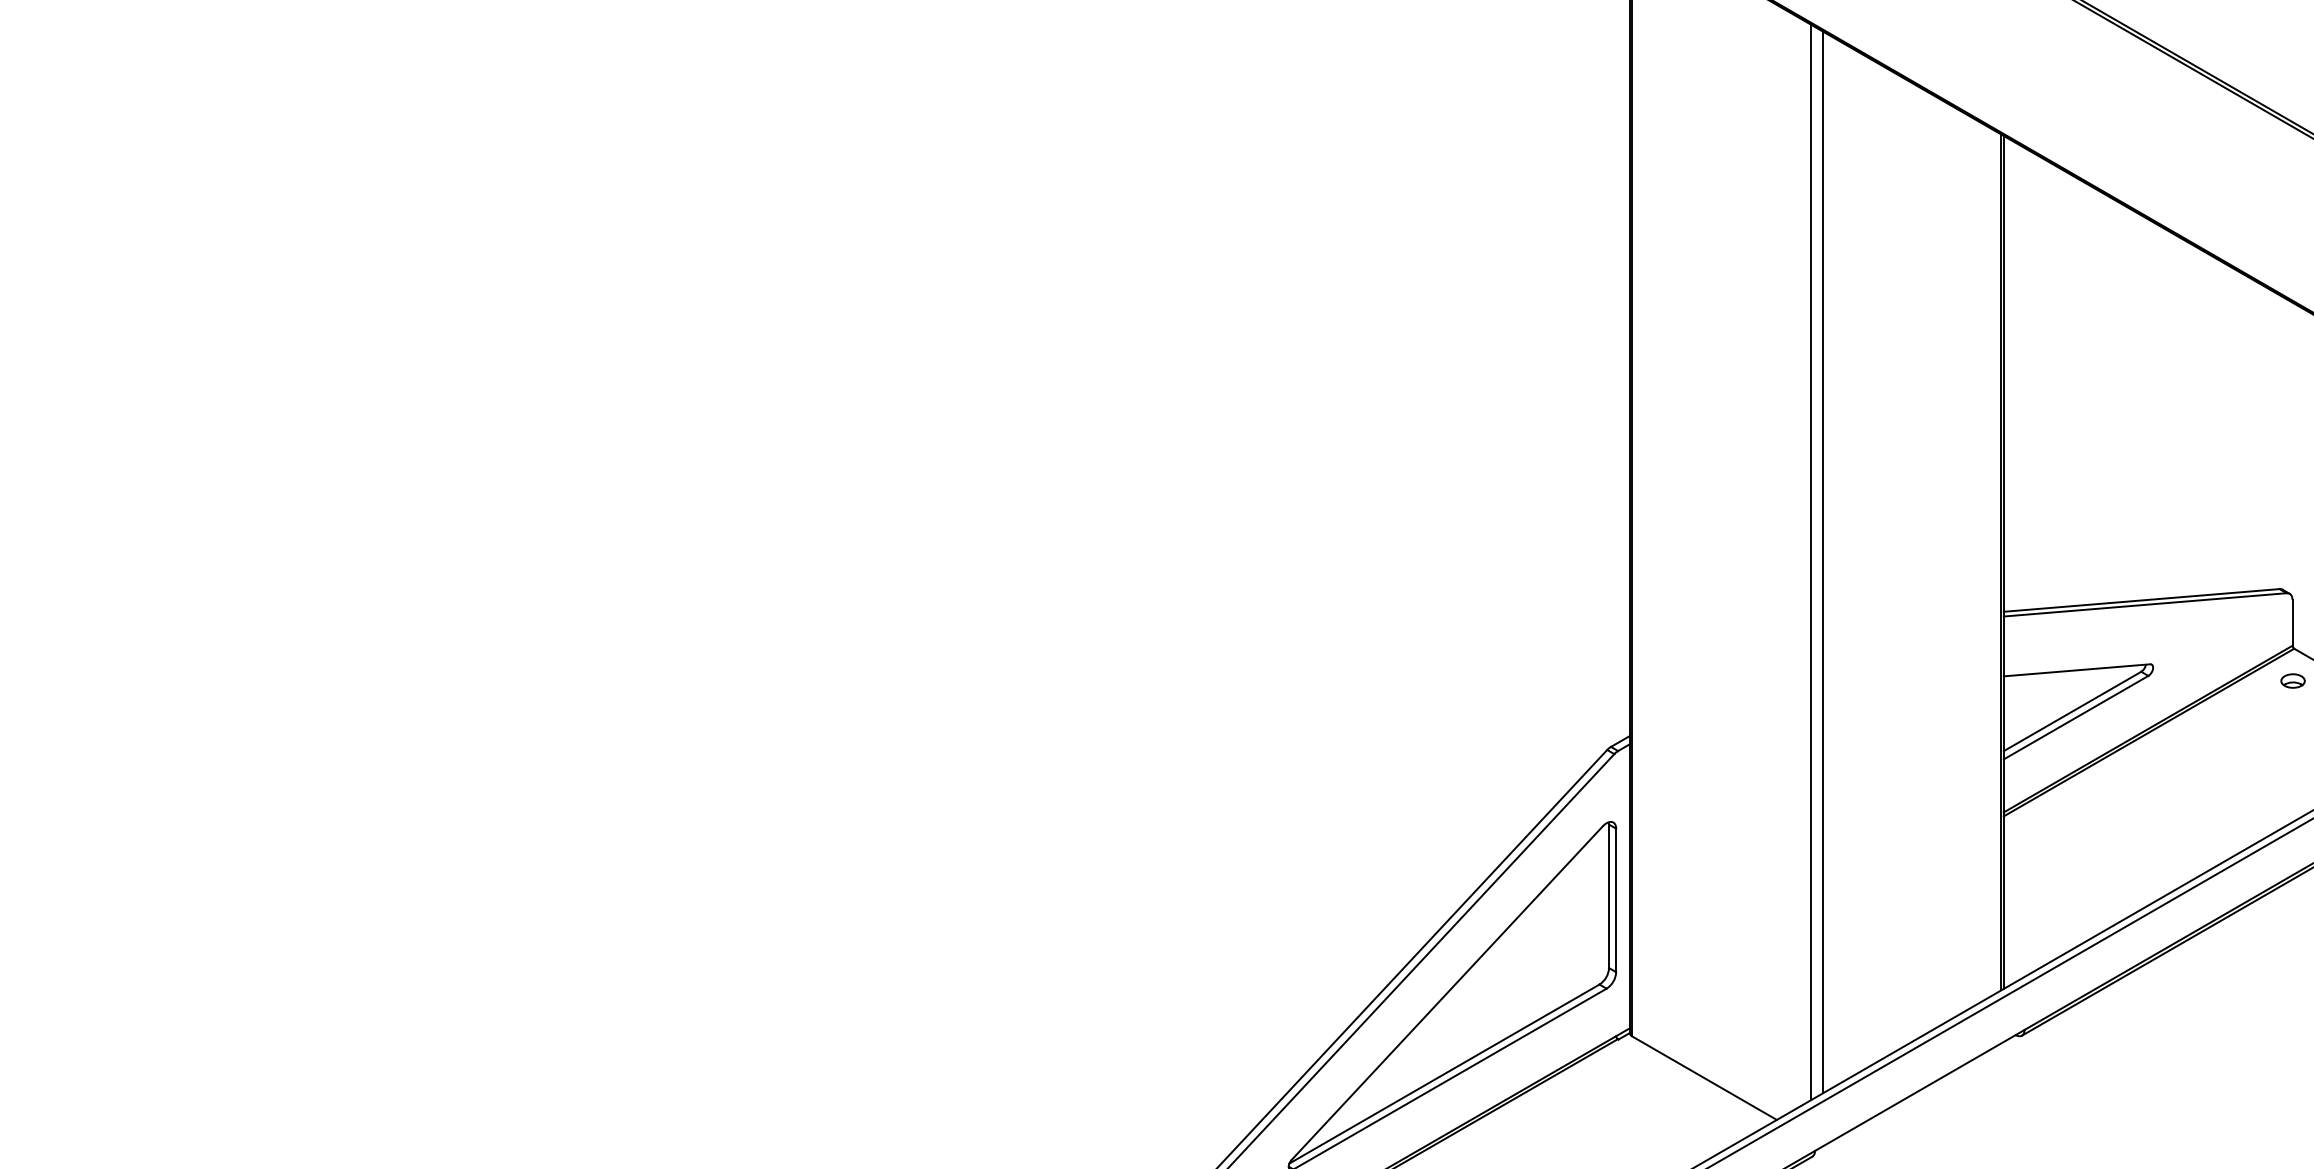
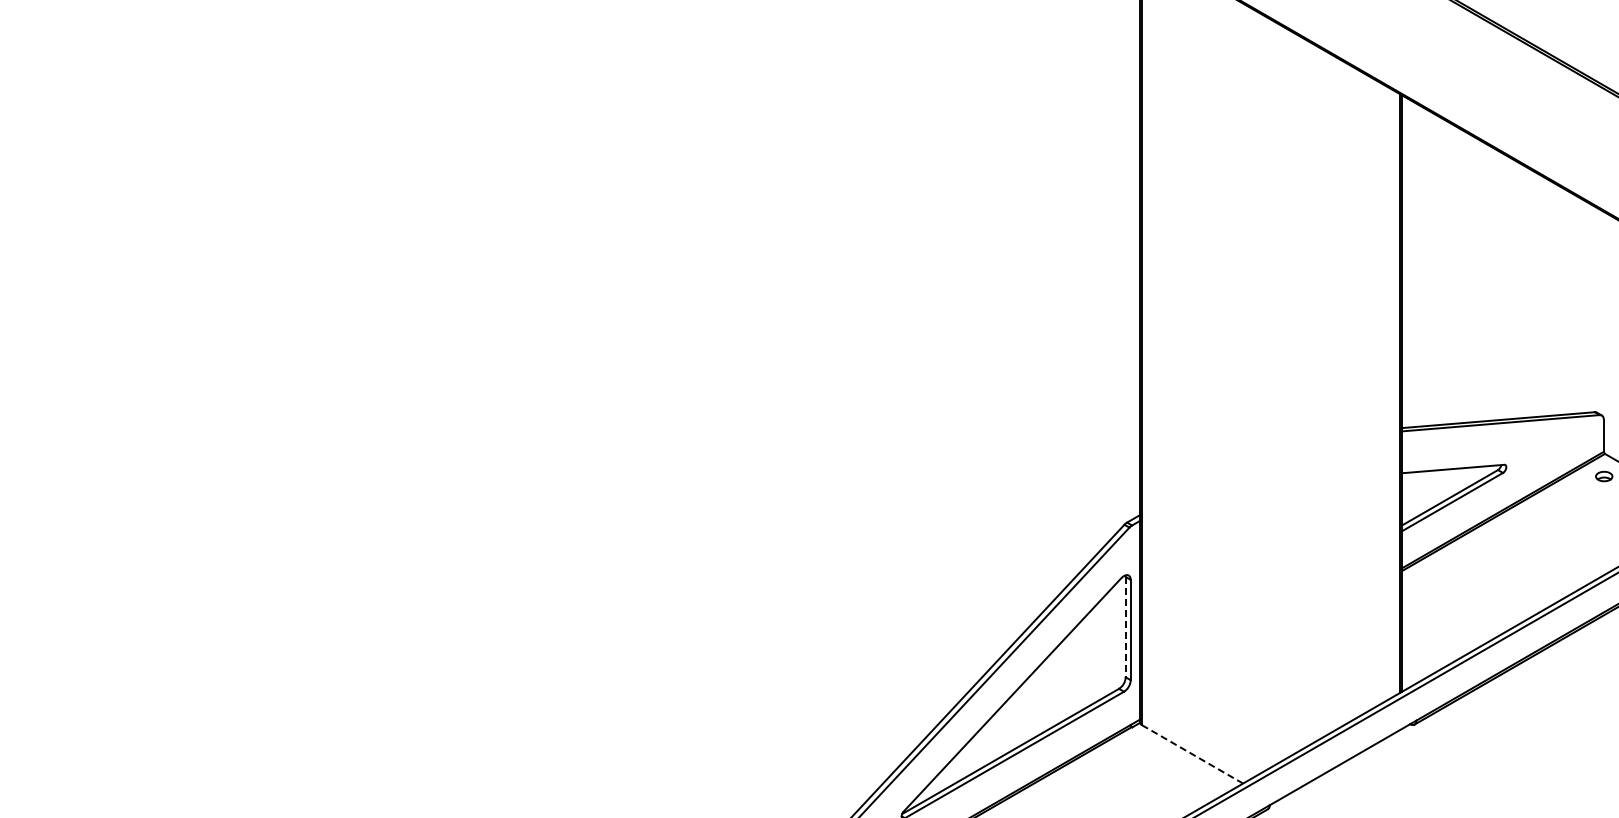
line: (1810, 562) -> (1266, 393), removed
line: (1823, 562) -> (1275, 393), removed
line: (1608, 896) -> (1125, 627), solid -> dashed
line: (1704, 1078) -> (1192, 754), solid -> dashed

